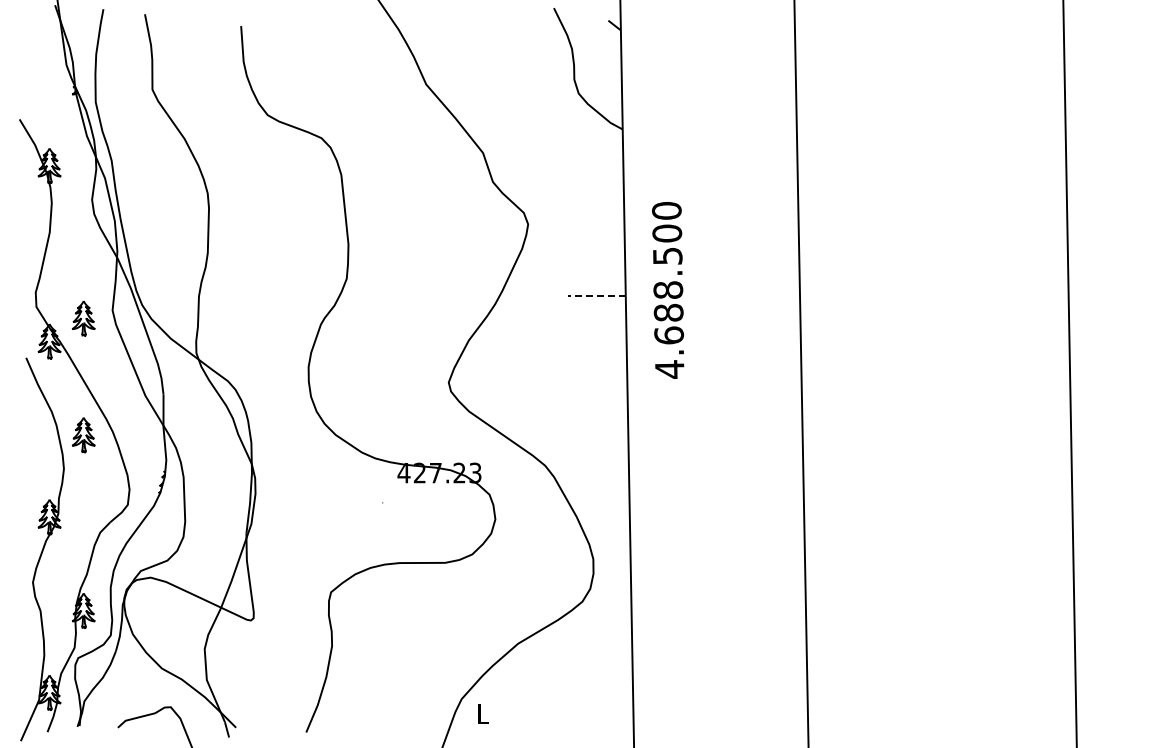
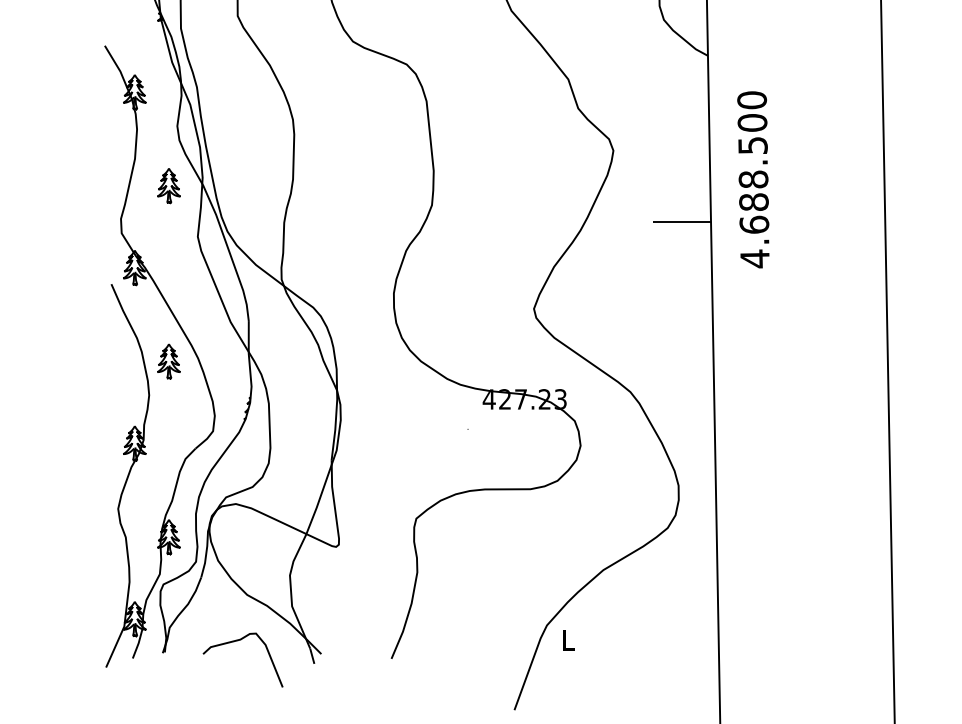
text: (668, 290) -> (753, 179), moved
line: (596, 295) -> (681, 221), dashed -> solid
part: (83, 318) -> (168, 185), moved

